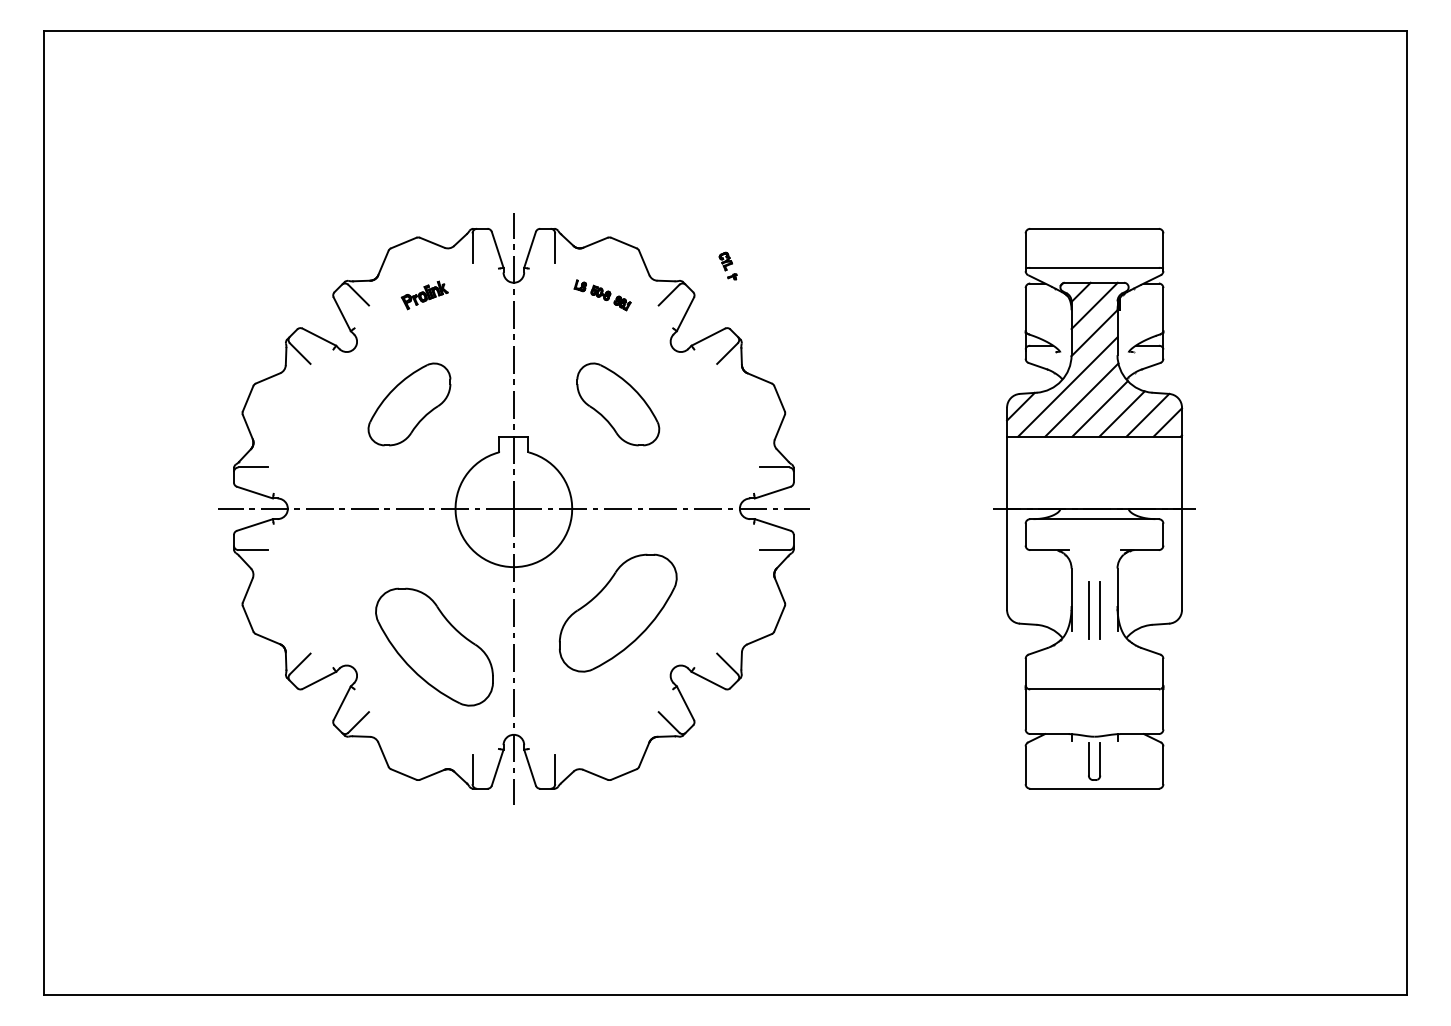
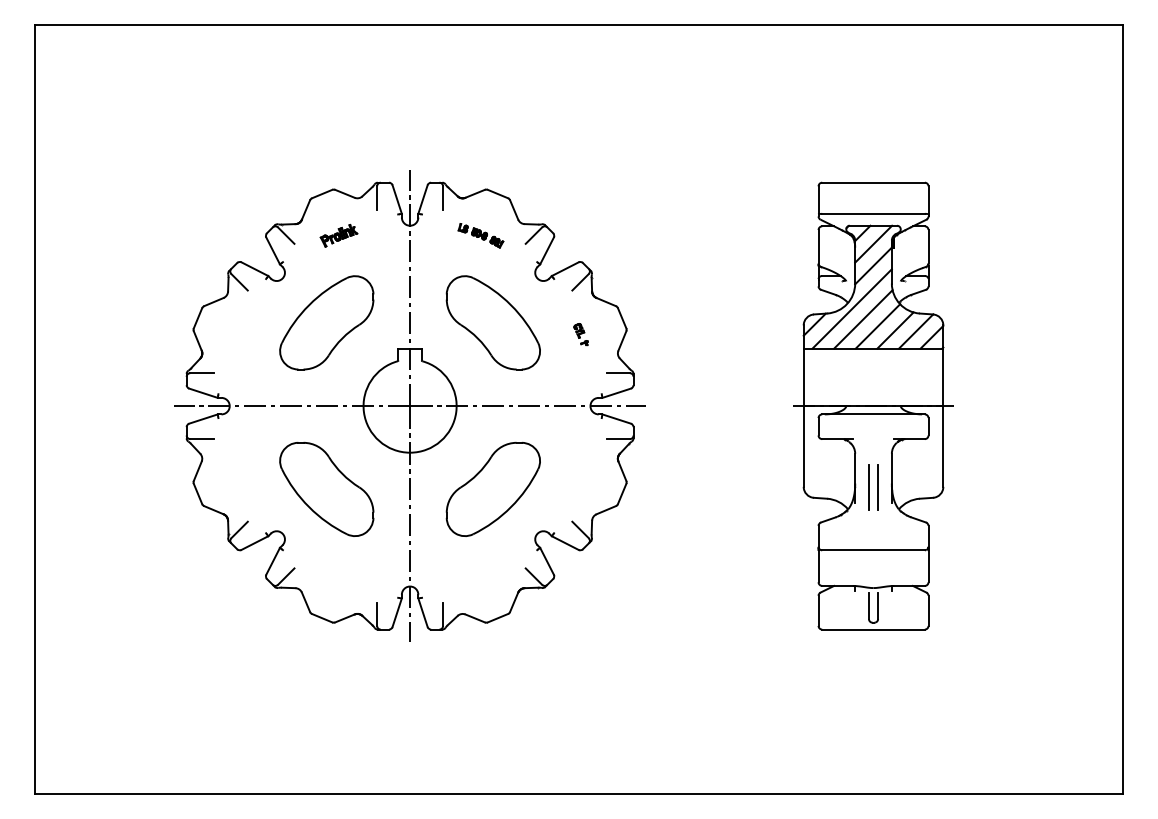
part: (727, 265) -> (580, 334), moved
part: (409, 404) -> (326, 322), size x1.43
part: (618, 404) -> (493, 322), size x1.43
part: (434, 646) -> (326, 488), moved

